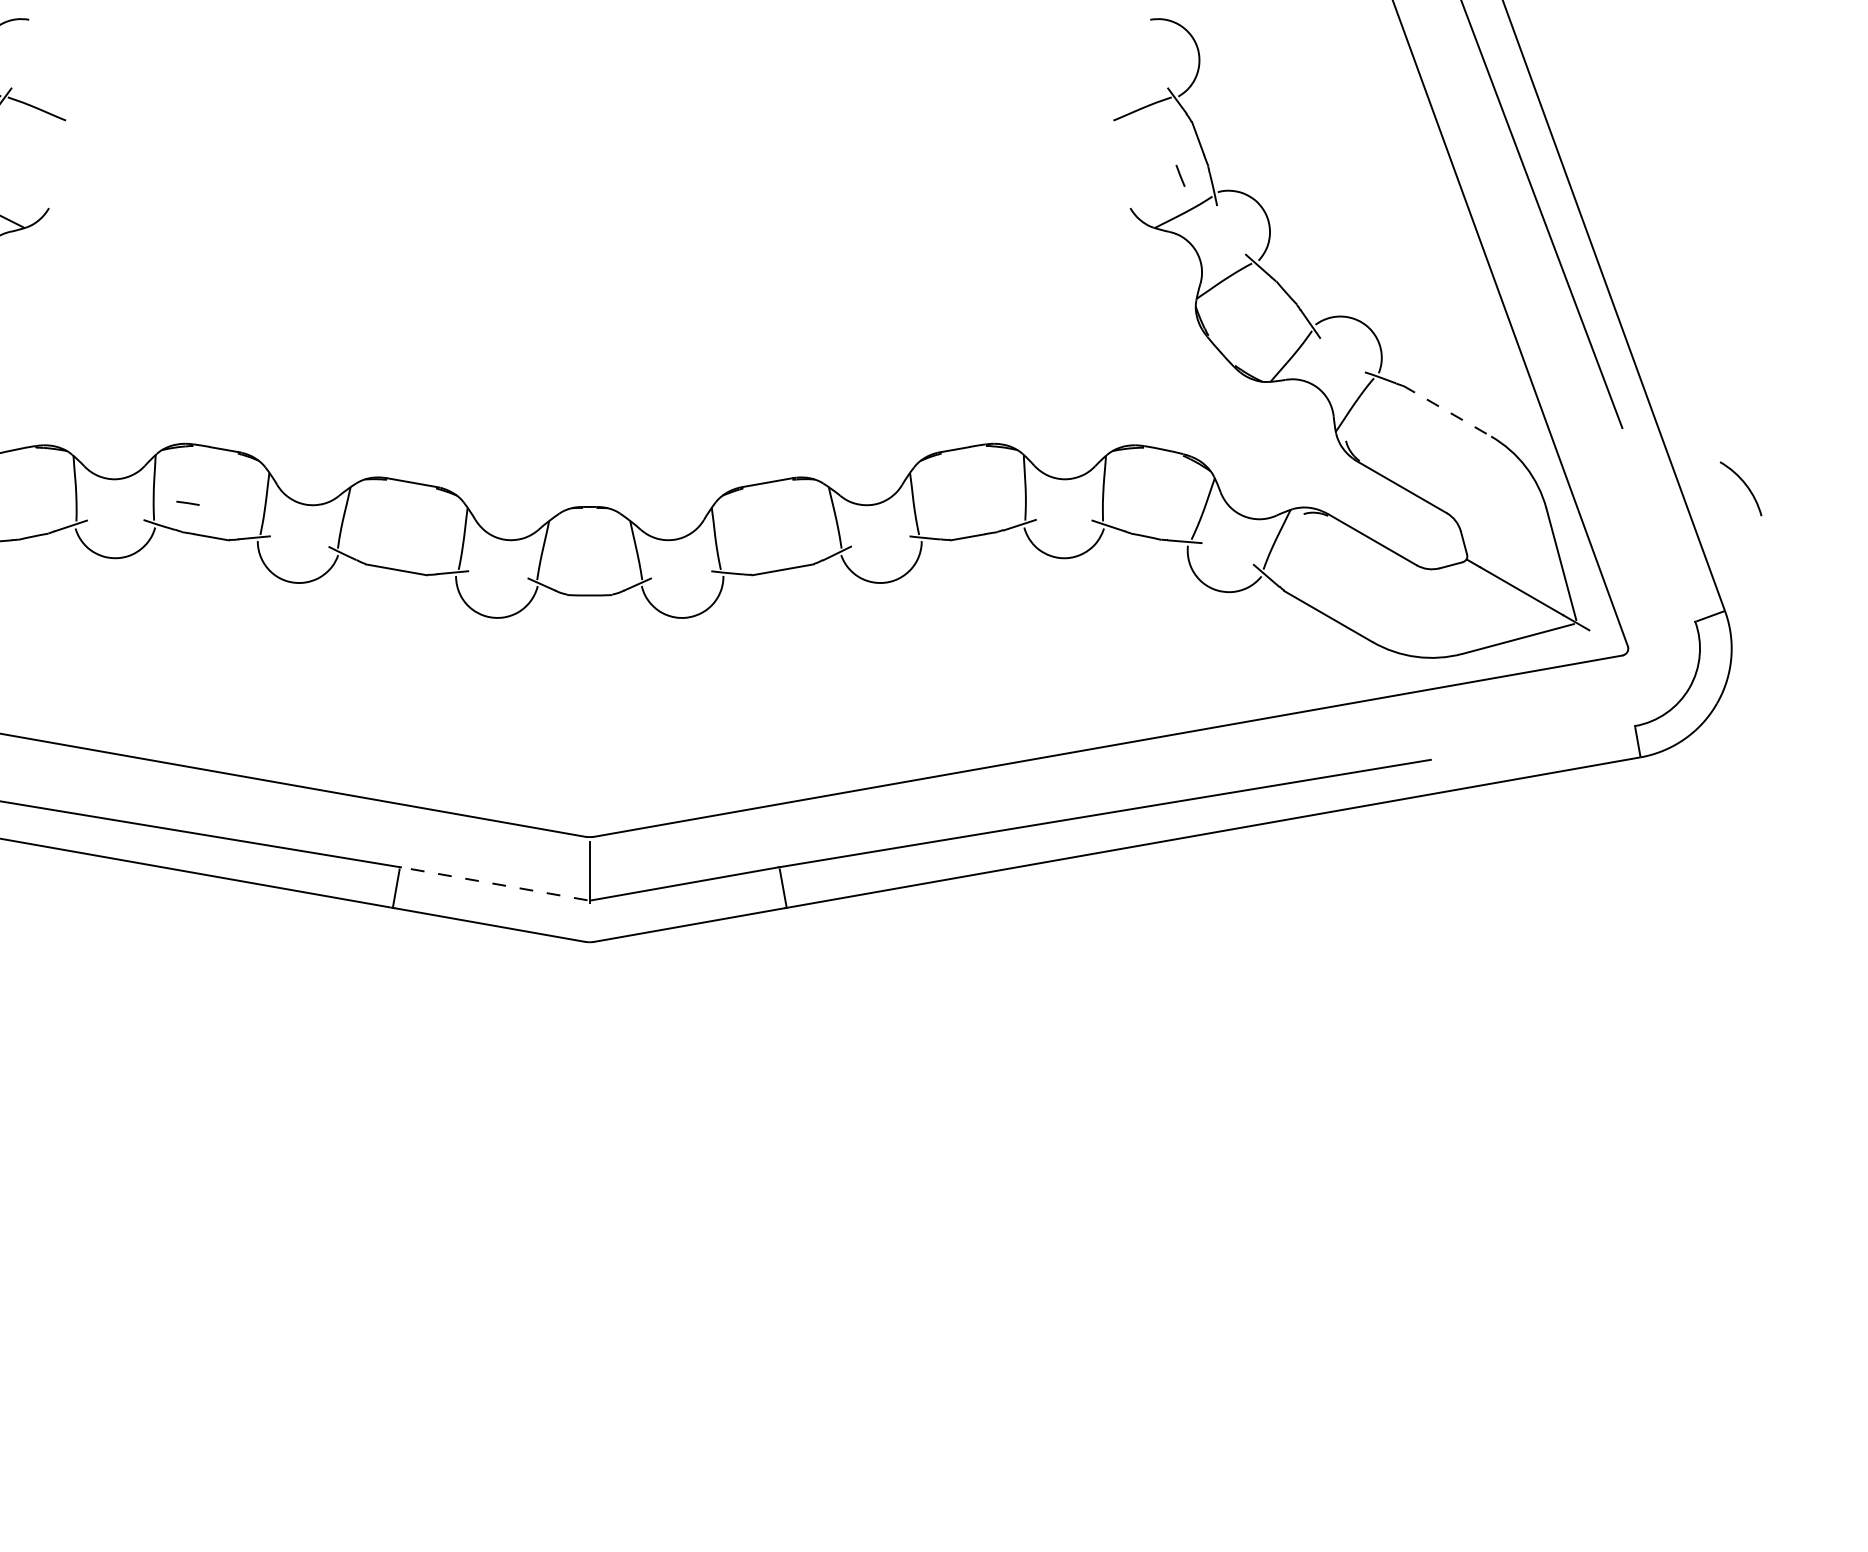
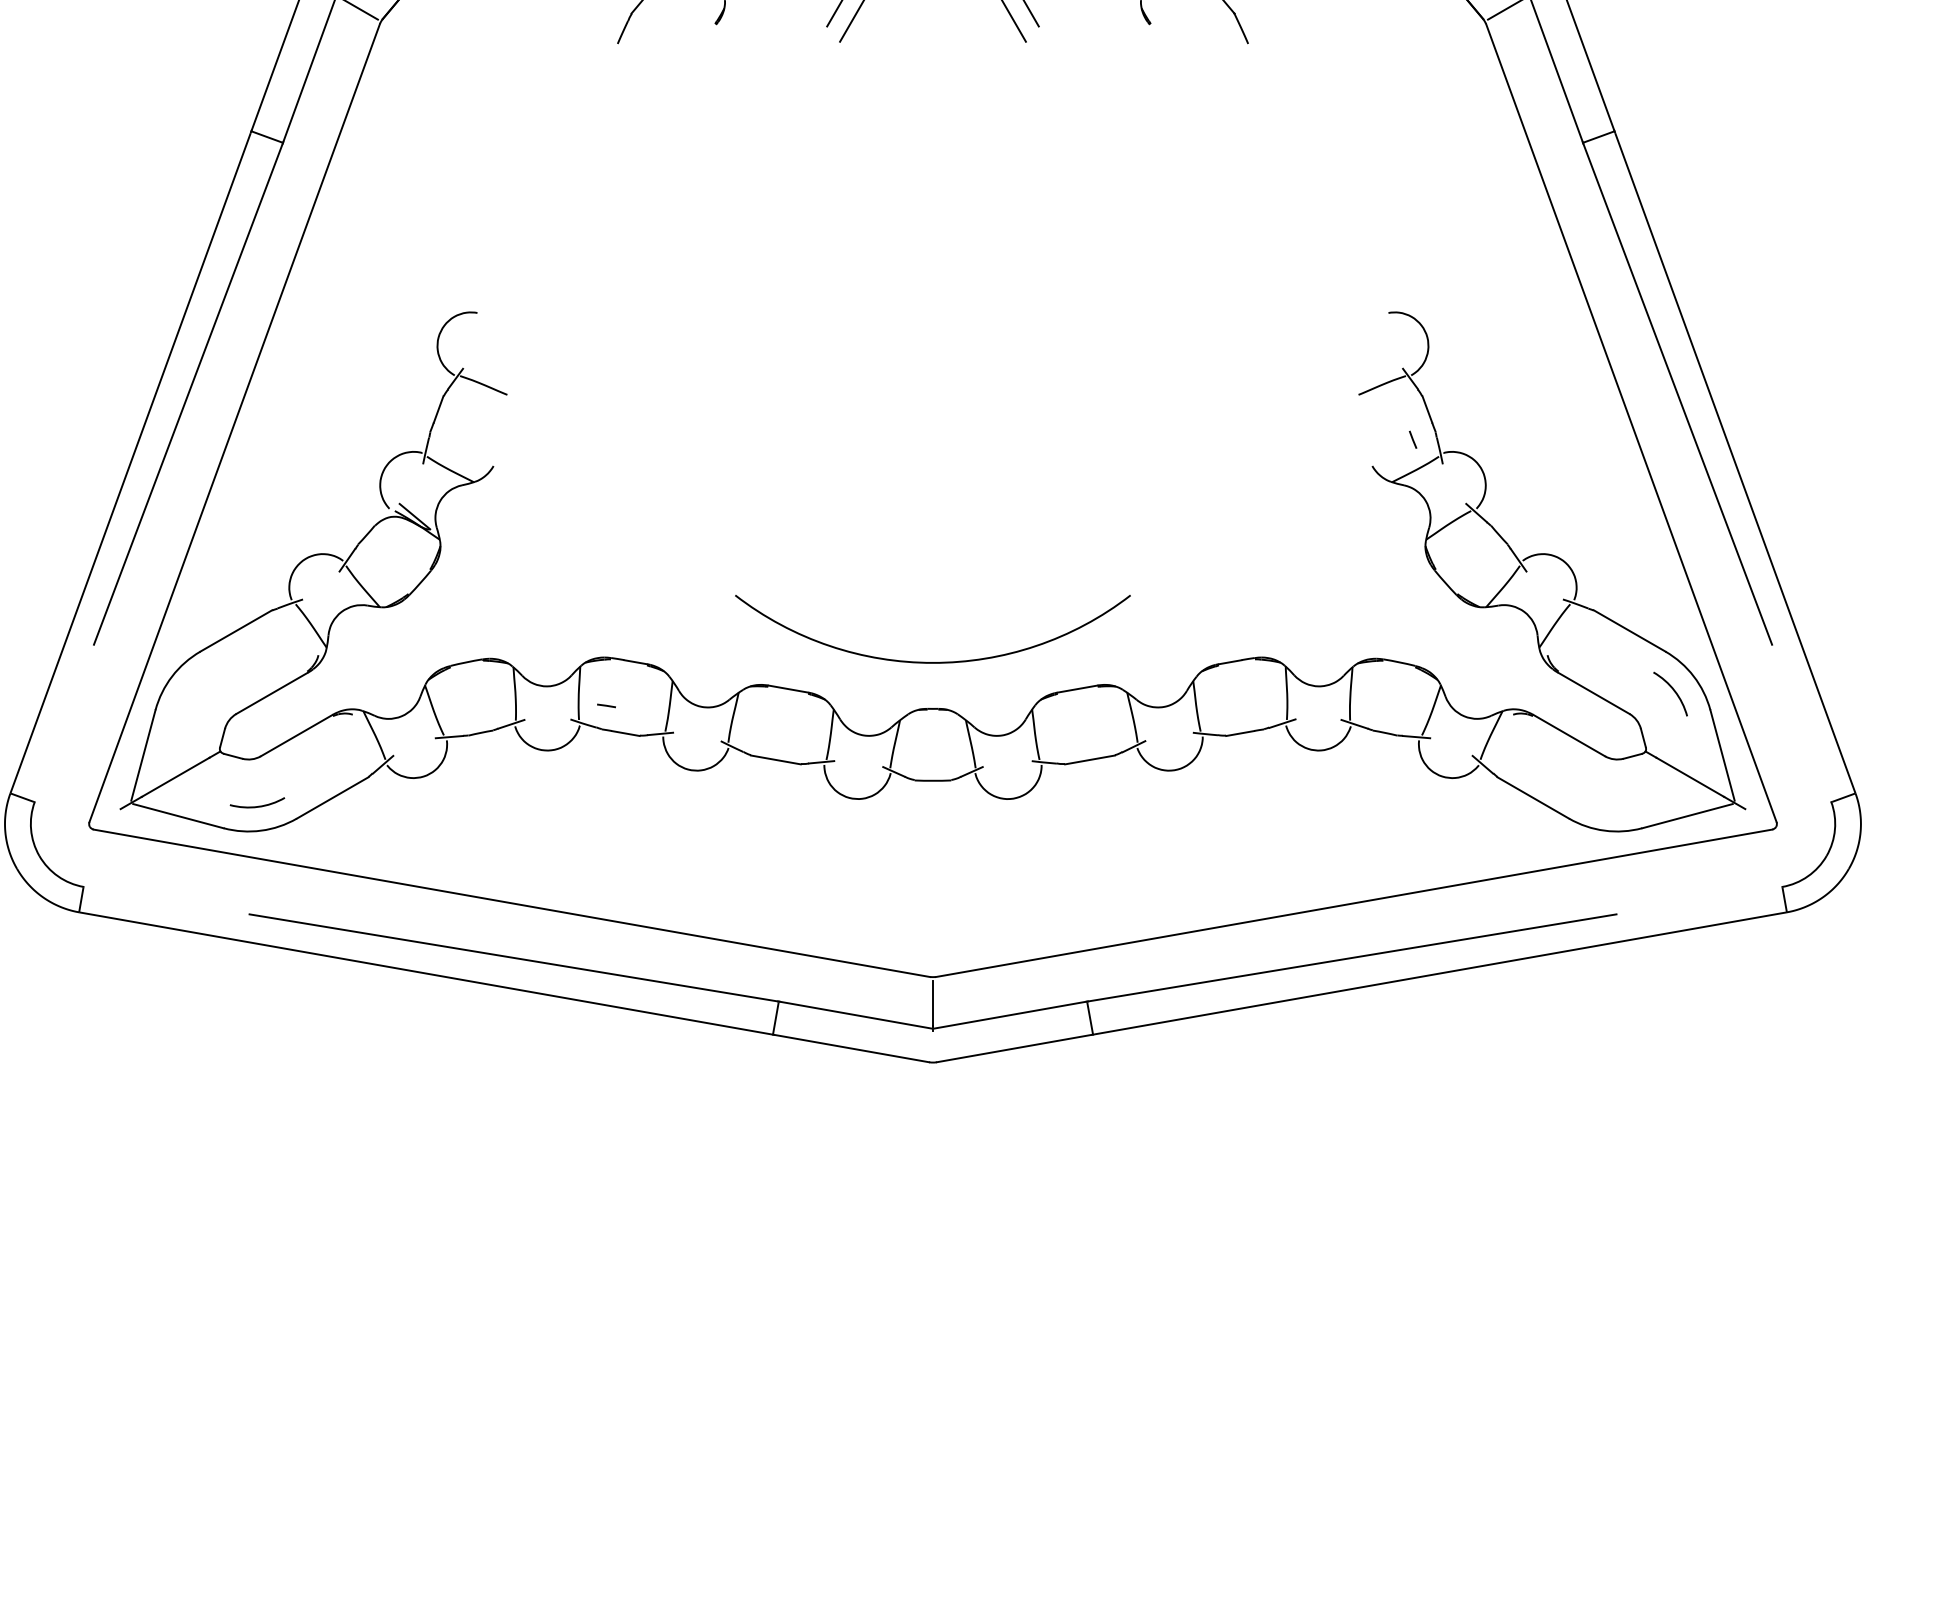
line: (1448, 411) -> (1630, 631), dashed -> solid
arc: (580, 448) -> (925, 661), added
arc: (1744, 485) -> (1673, 691), moved
line: (494, 884) -> (855, 1015), dashed -> solid

